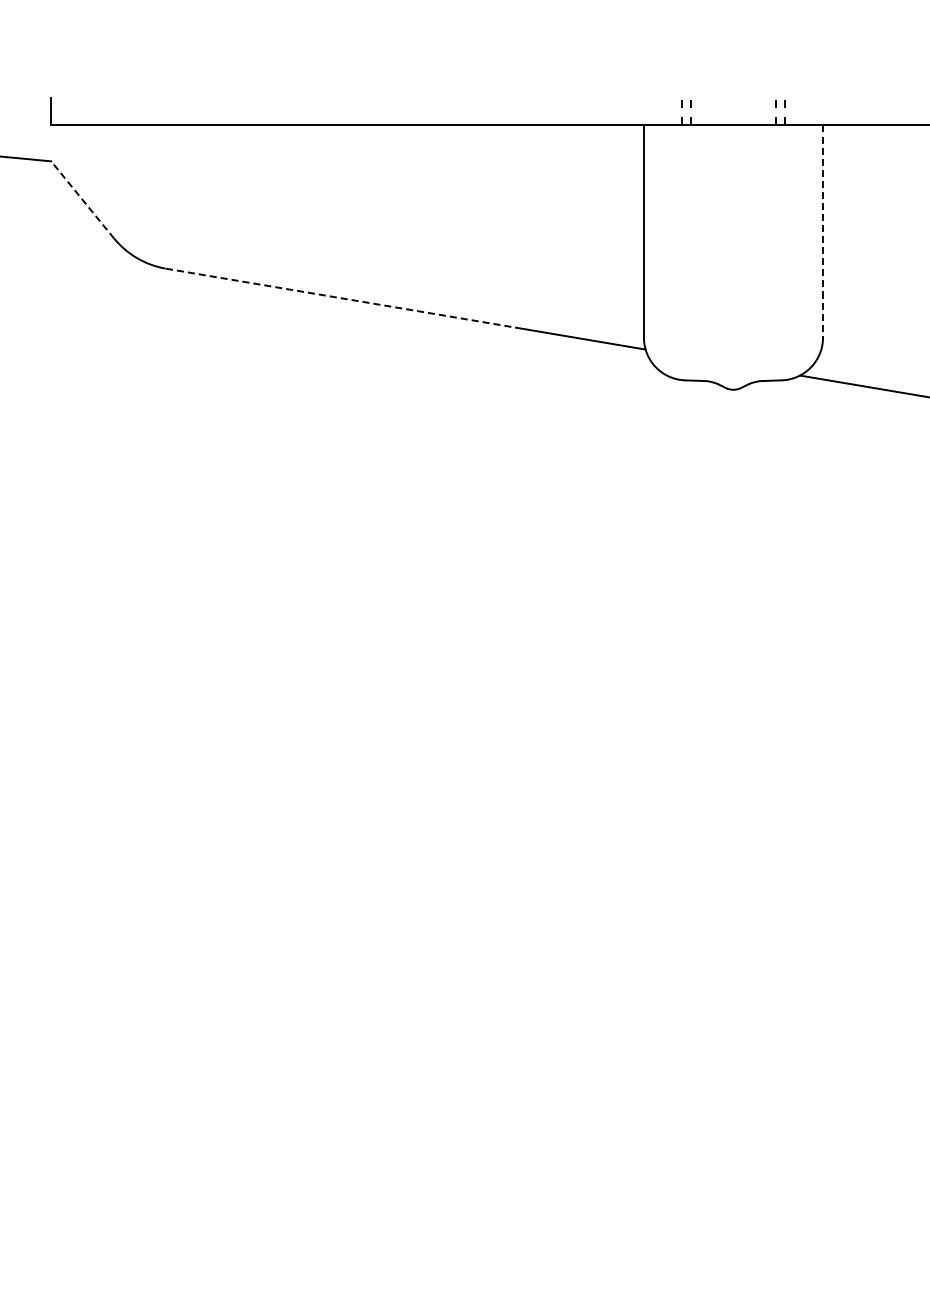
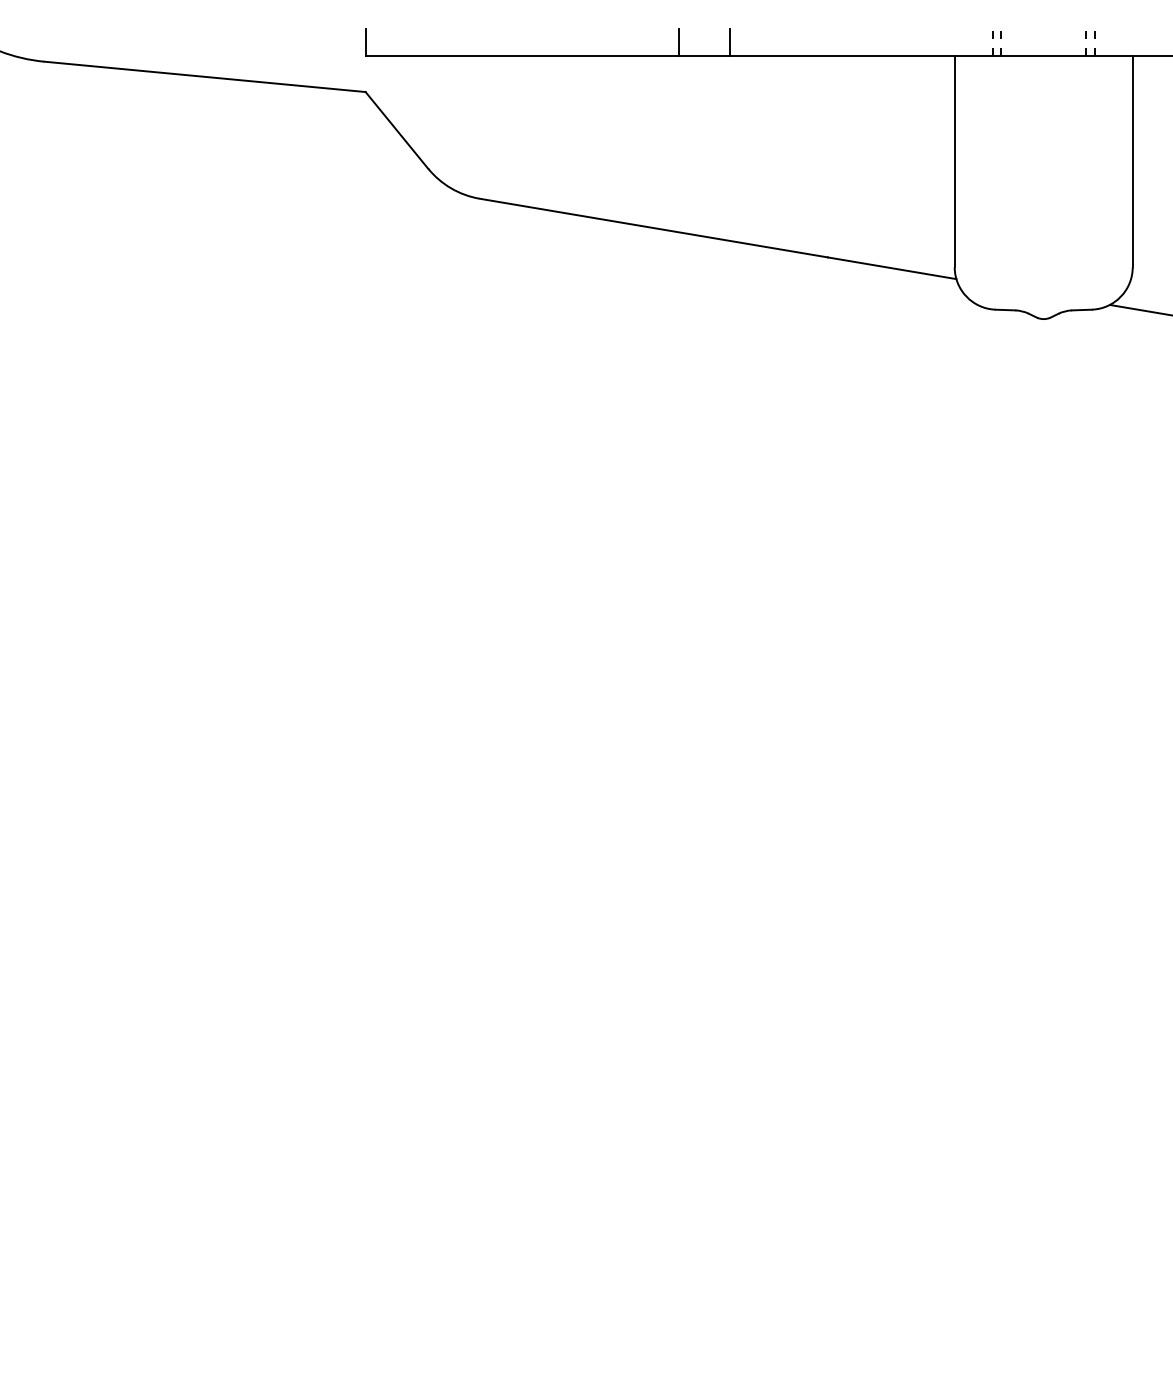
line: (366, 111) -> (679, 42), added
line: (418, 111) -> (730, 42), added
line: (82, 200) -> (396, 130), dashed -> solid
line: (822, 232) -> (1132, 162), dashed -> solid
line: (341, 298) -> (654, 228), dashed -> solid

